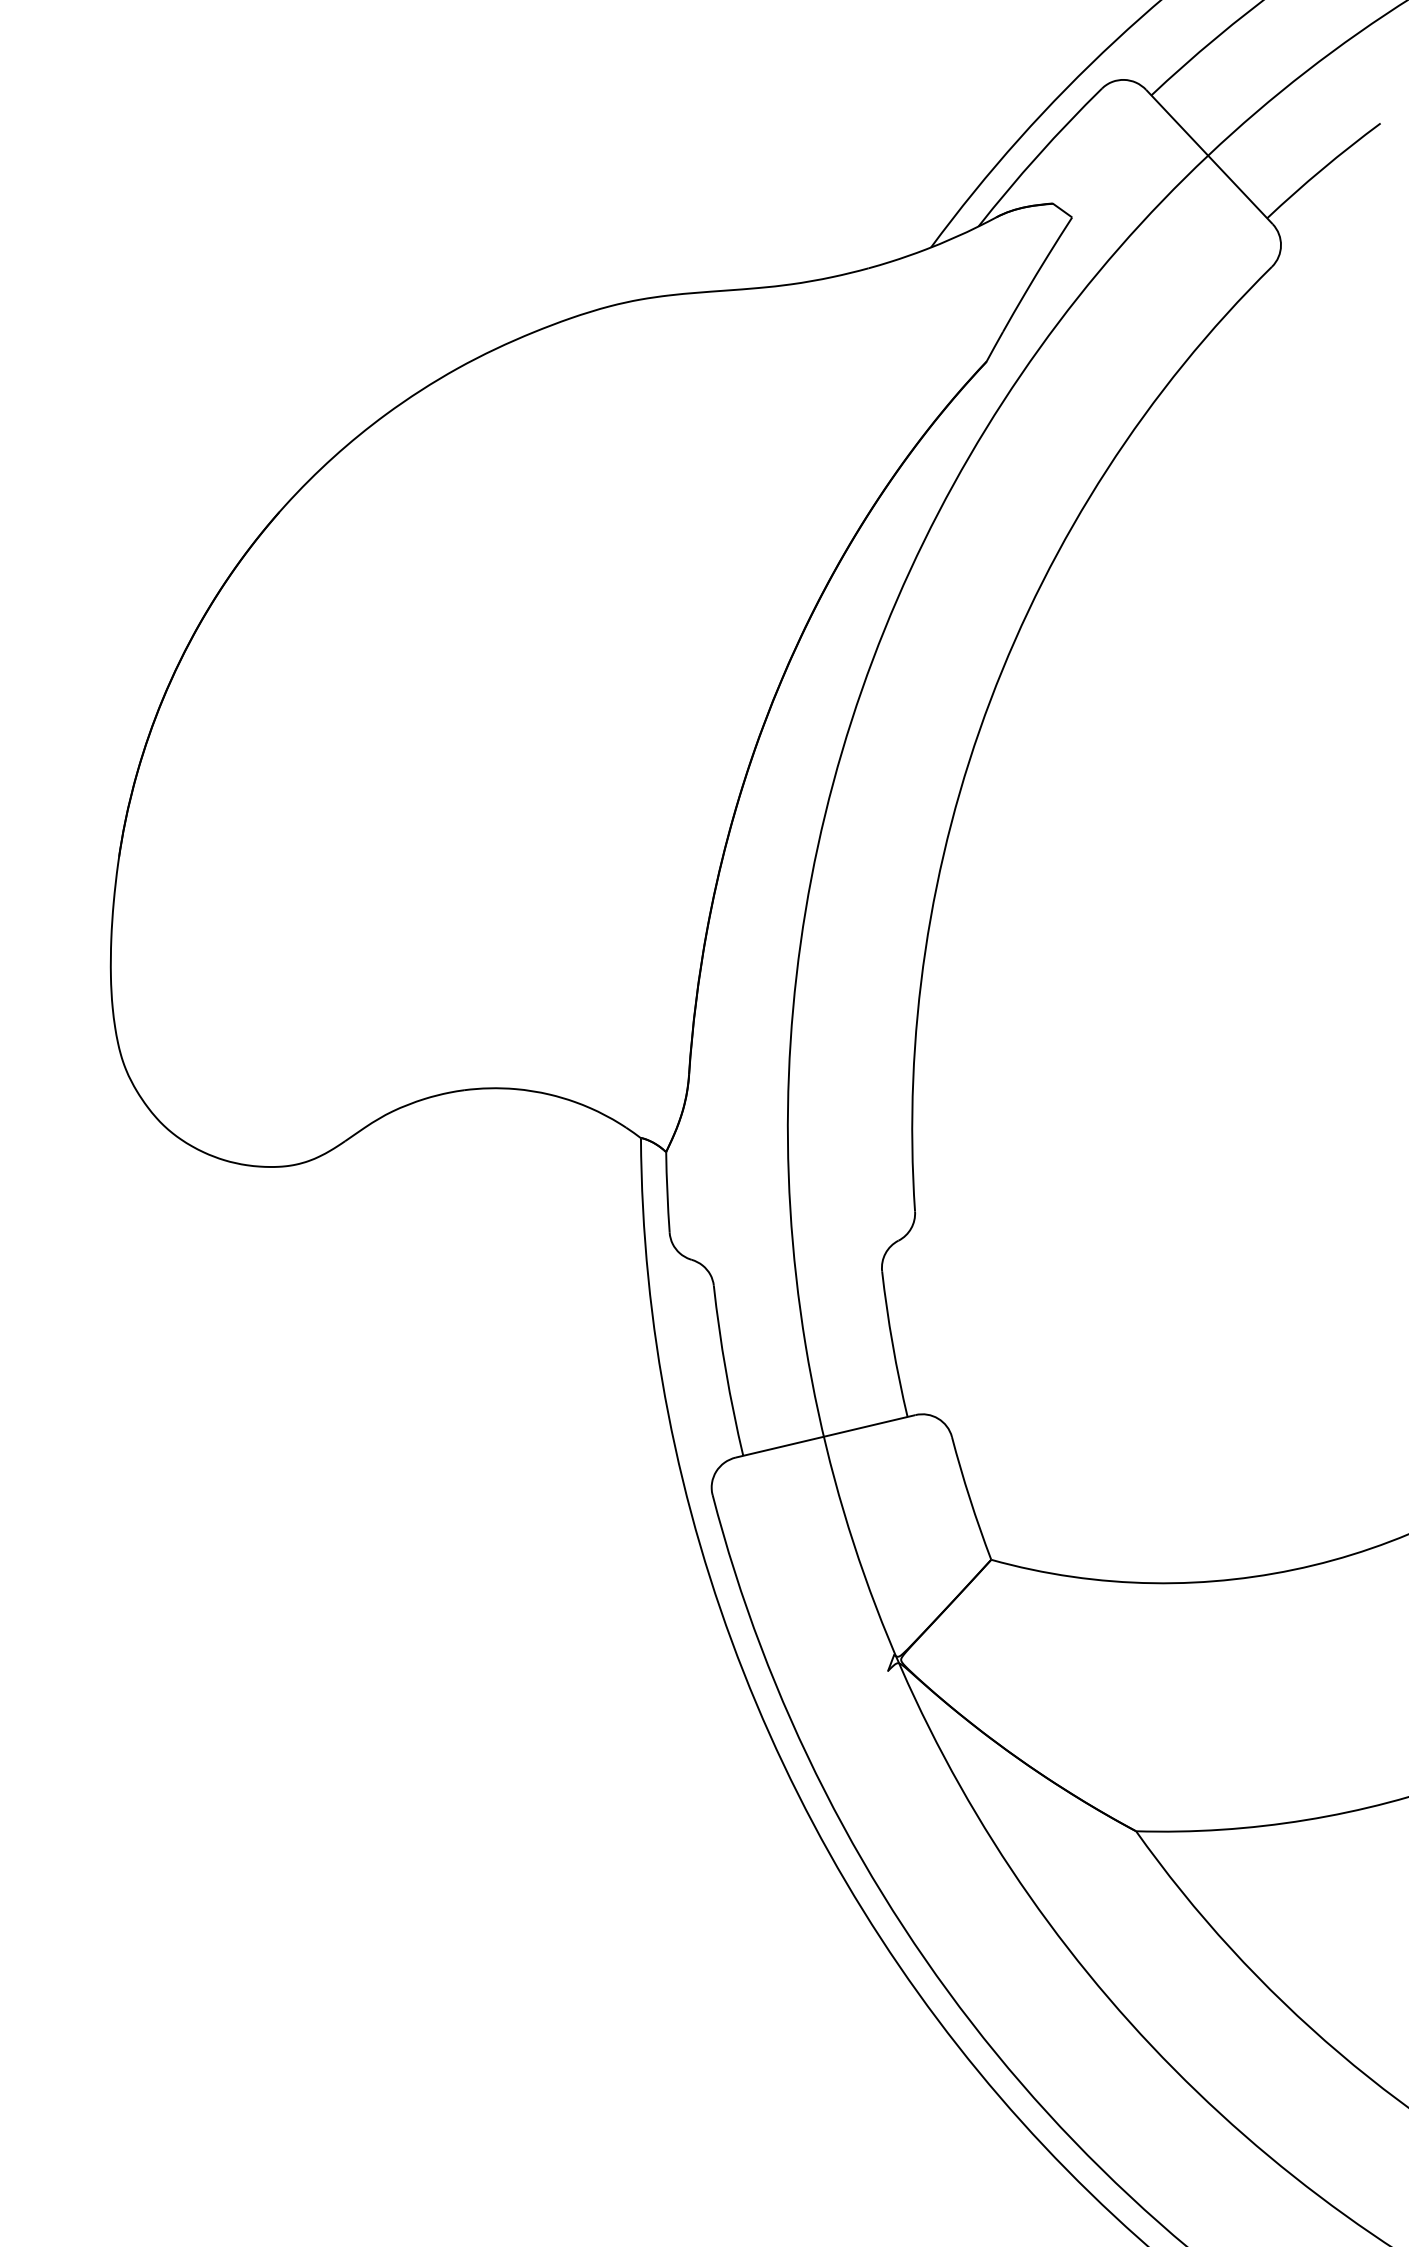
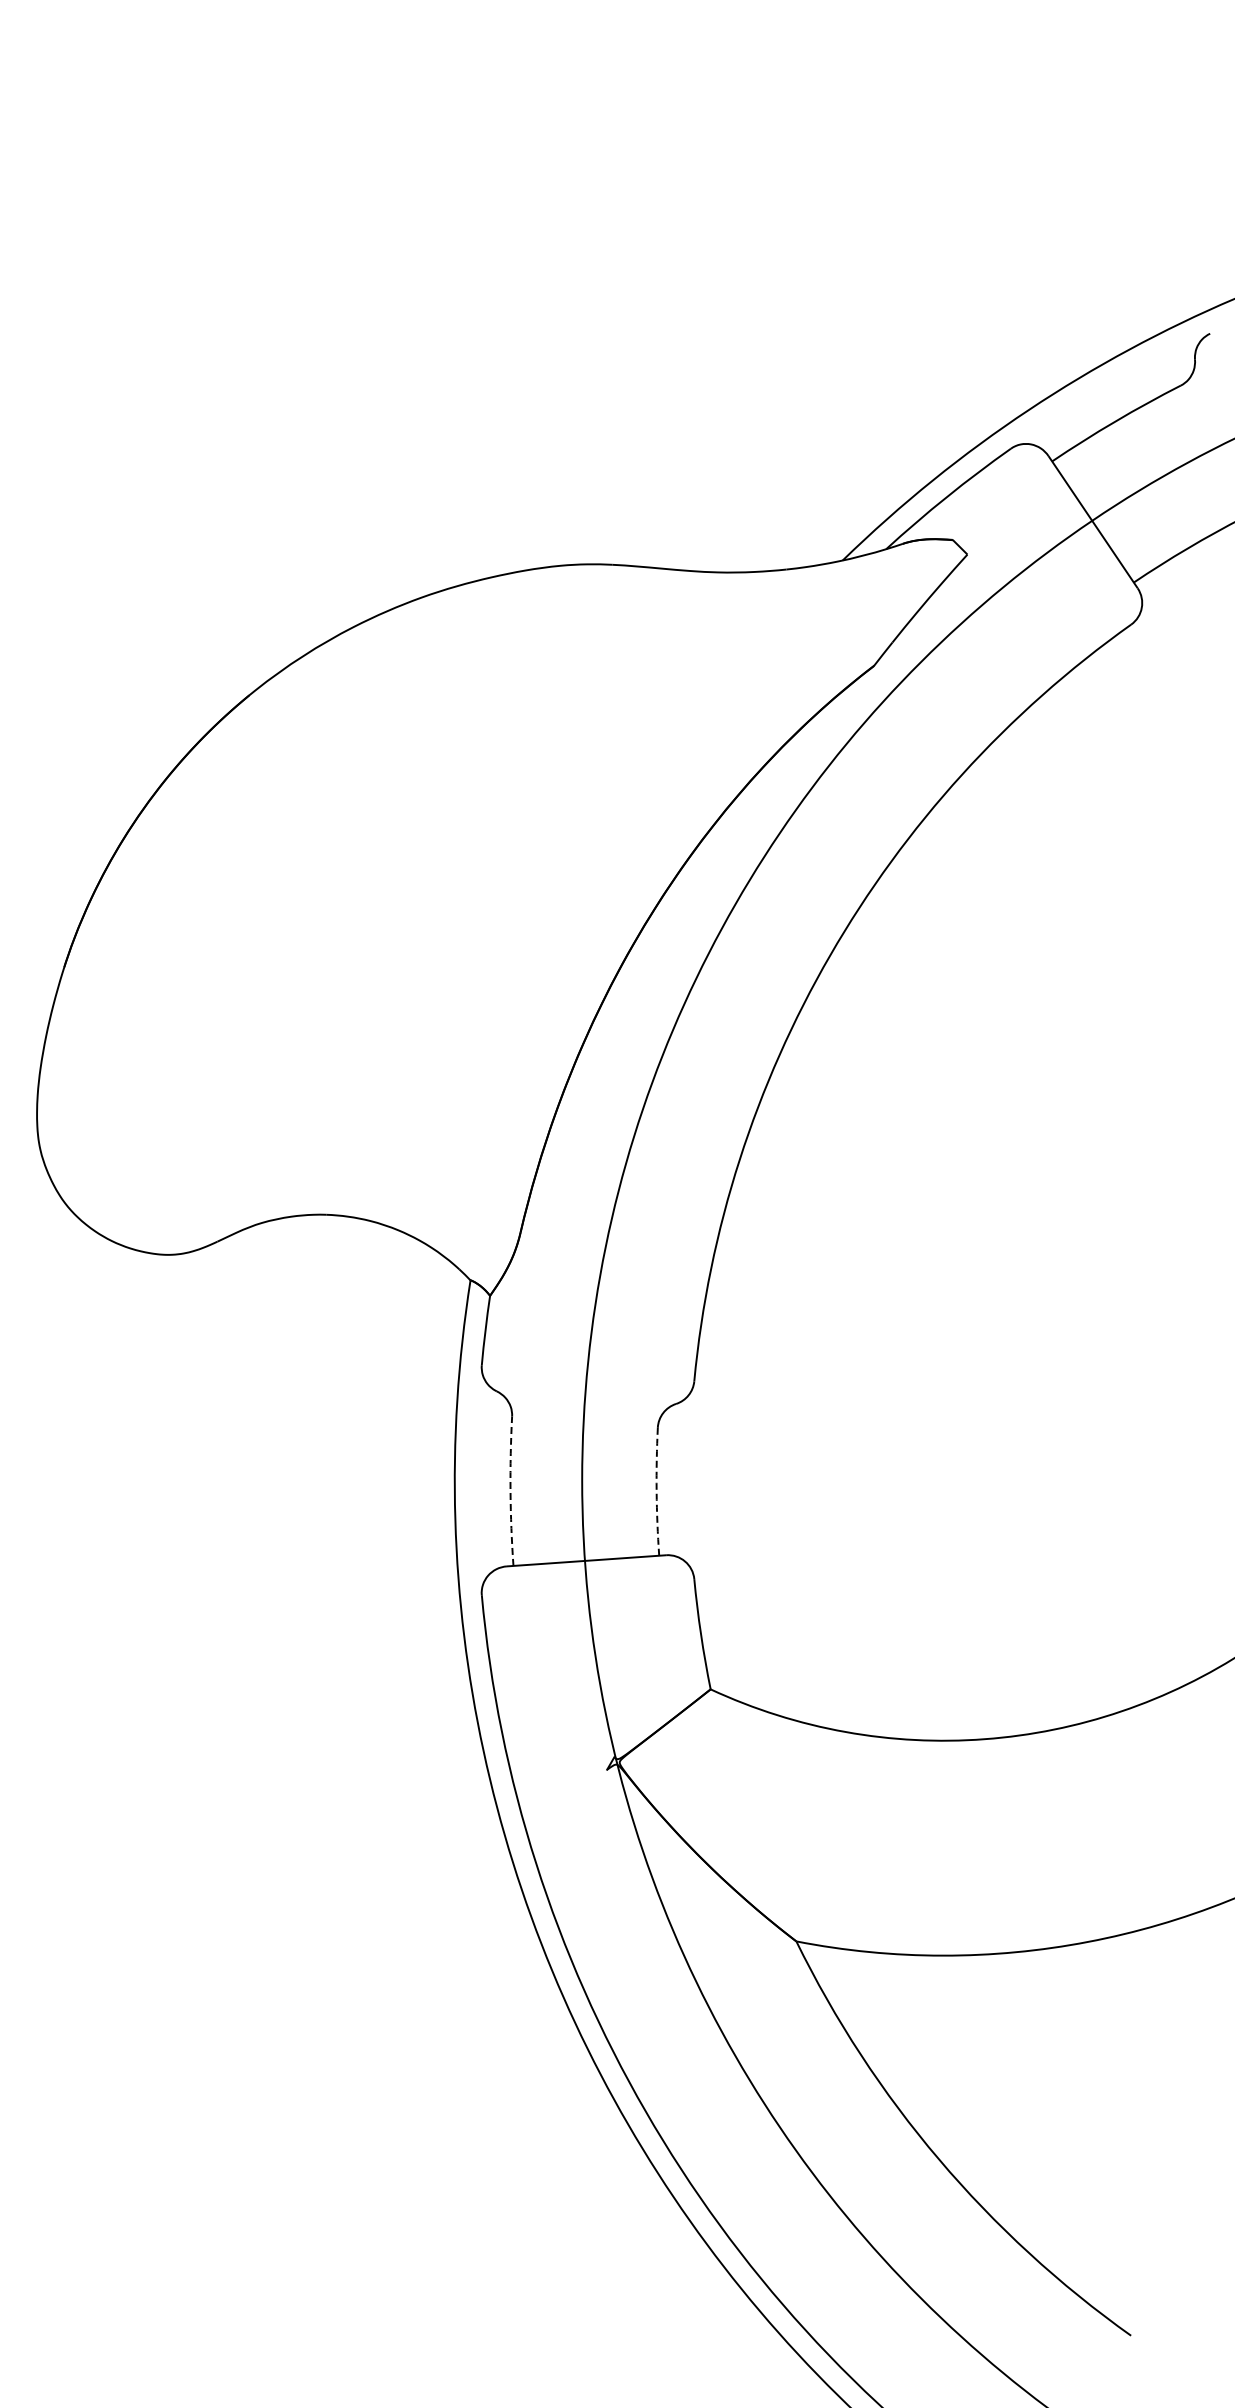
arc: (892, 1344) -> (656, 1491), solid -> dashed
arc: (725, 1371) -> (510, 1491), solid -> dashed

